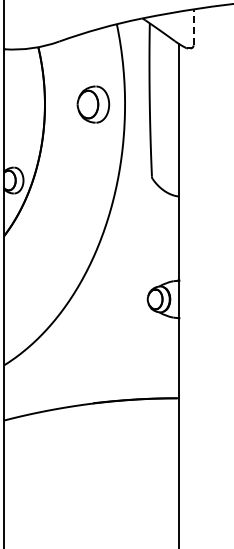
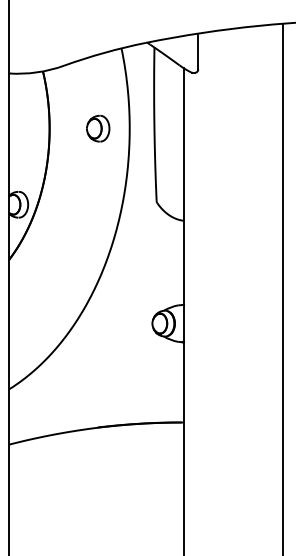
line: (193, 27) -> (198, 51), dashed -> solid
part: (93, 104) -> (98, 128), size x0.71

